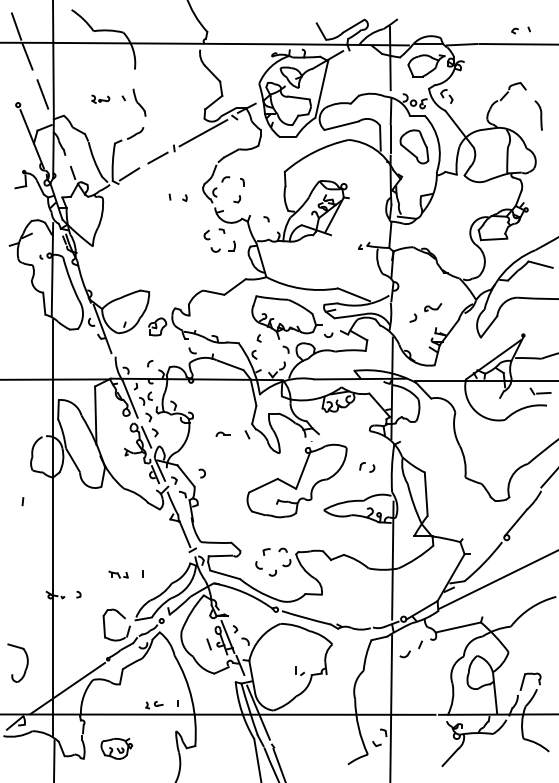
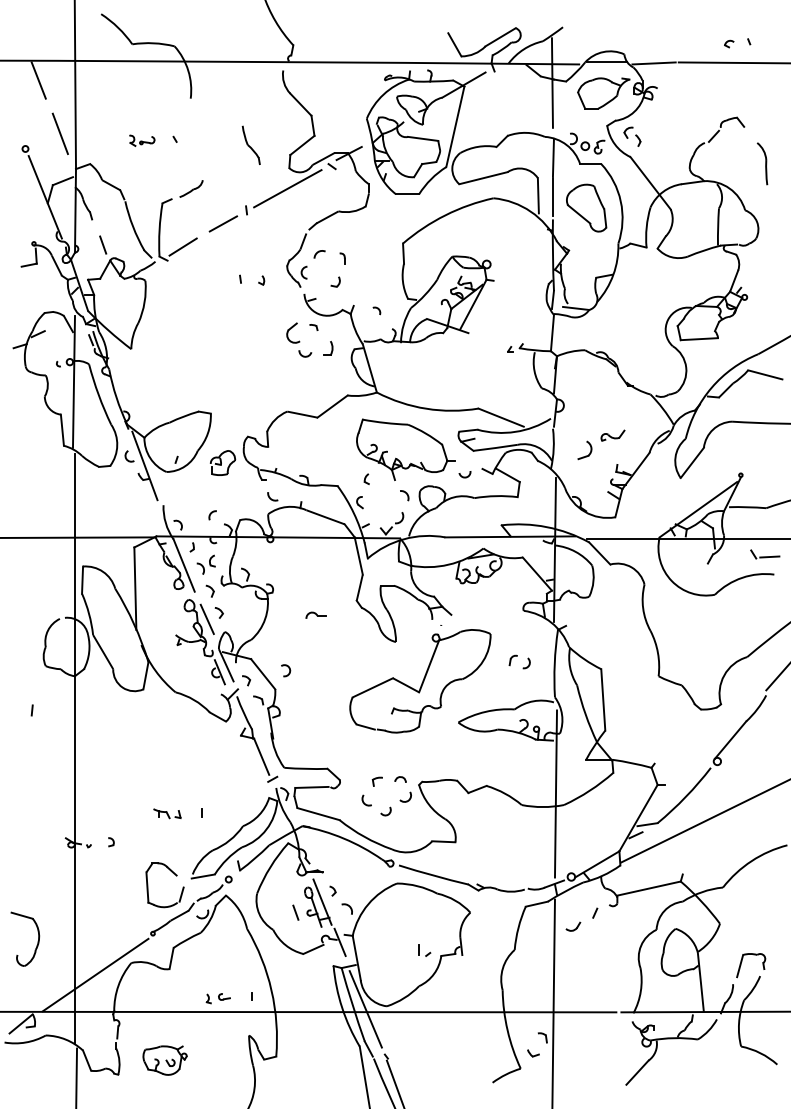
line: (16, 26) -> (22, 37), removed
part: (138, 101) -> (250, 144), moved
part: (206, 234) -> (292, 332), size x1.6
part: (413, 318) -> (585, 450), size x1.6
line: (247, 434) -> (349, 615), removed

